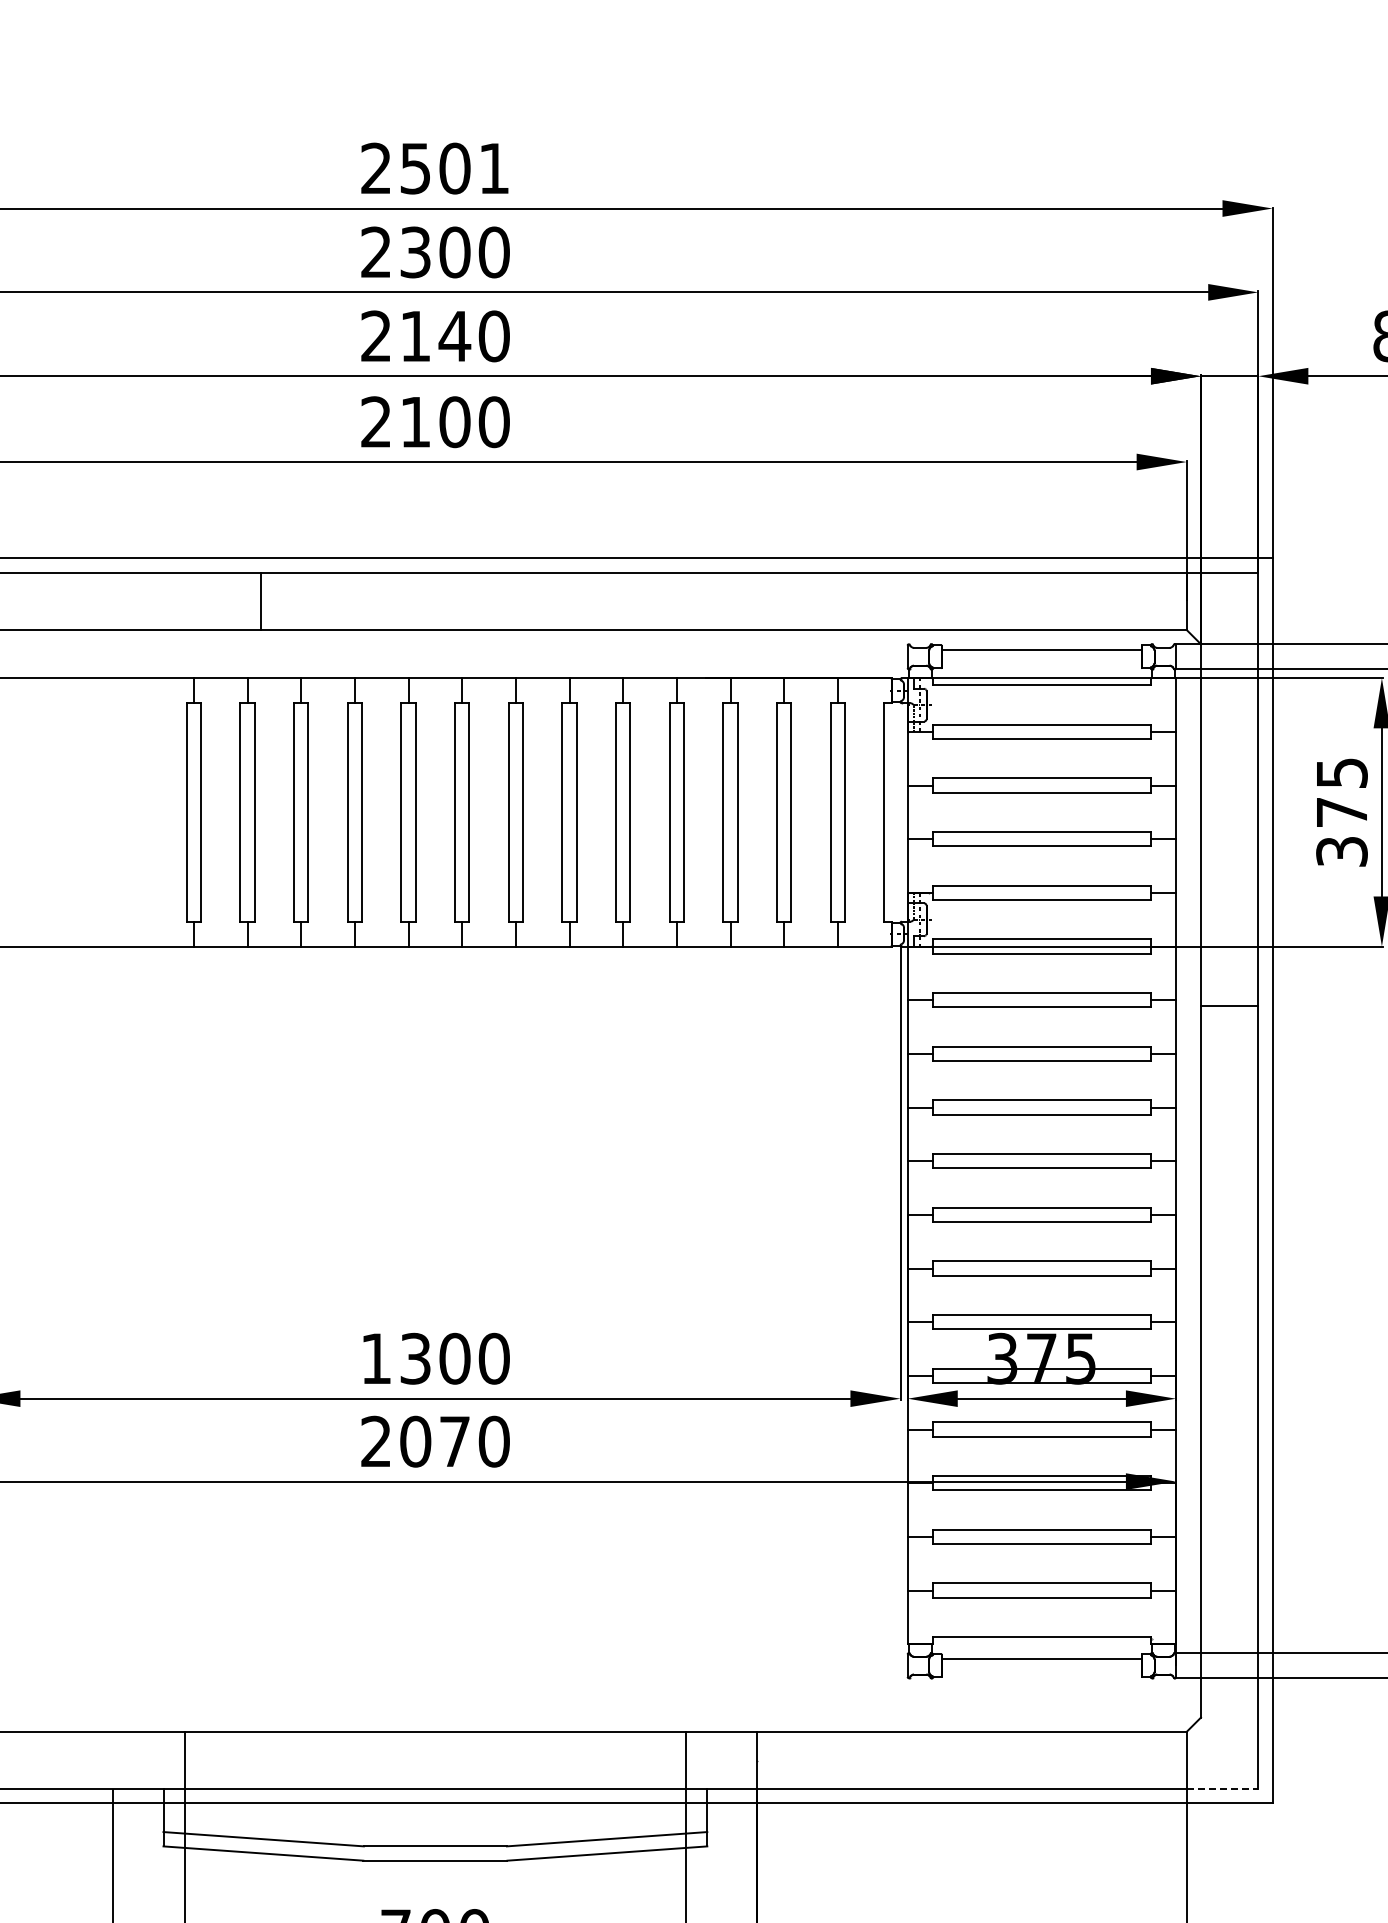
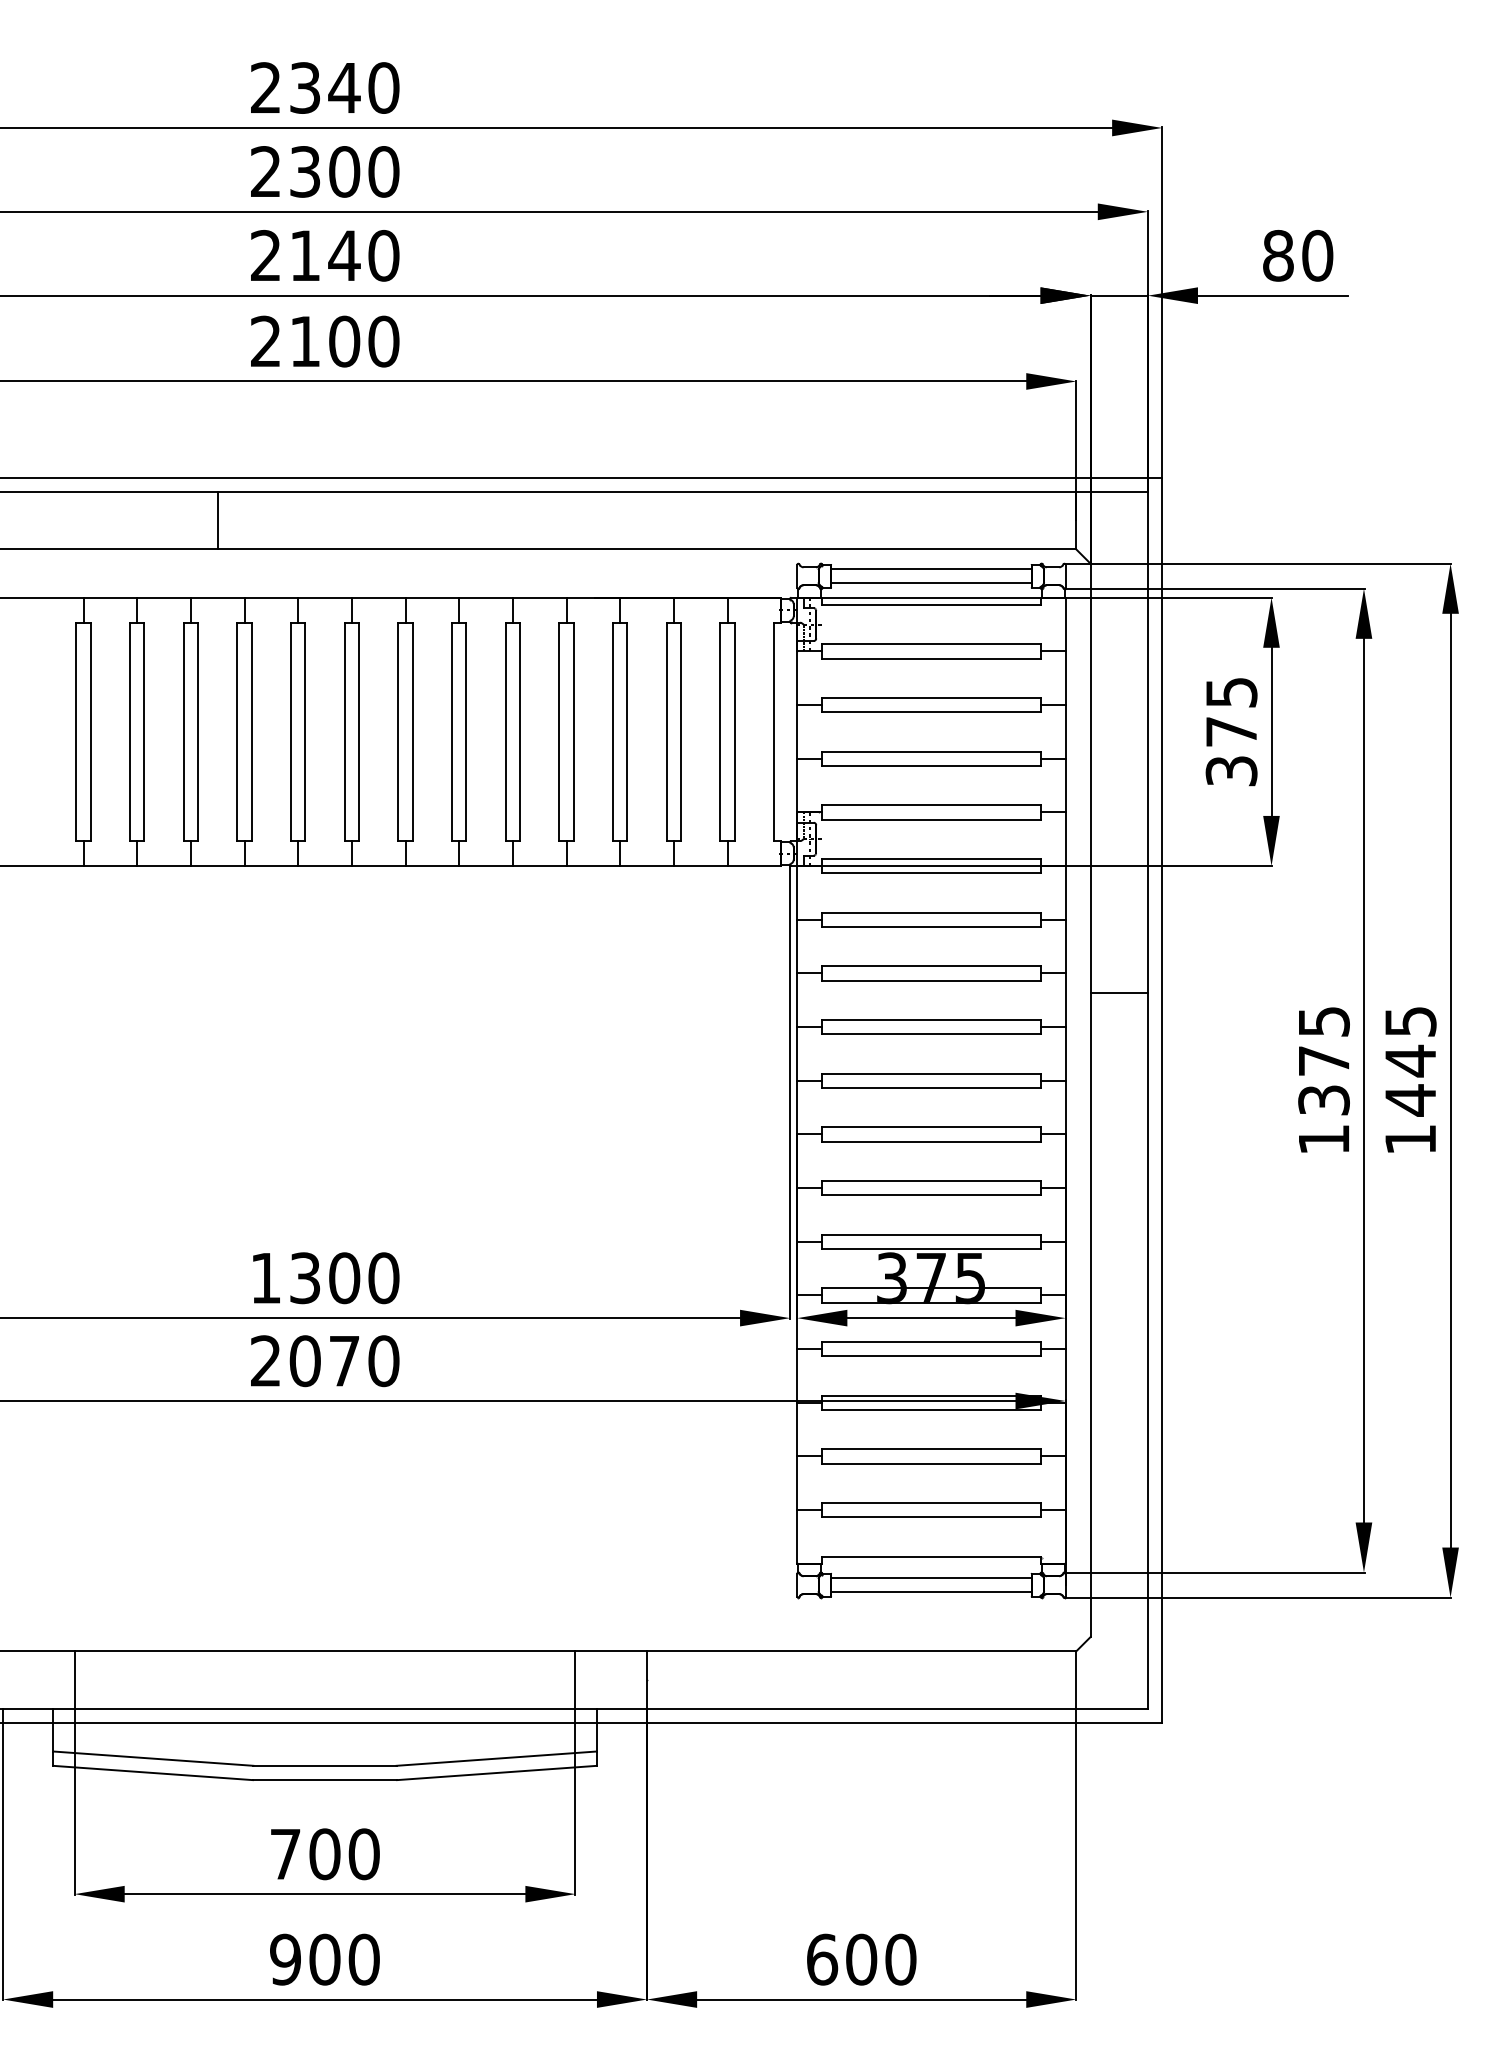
text: (454, 168) -> (344, 87), 2501 -> 2340
line: (260, 601) -> (217, 520), moved
line: (1041, 664) -> (931, 583), added
line: (1228, 1006) -> (1118, 993), moved
line: (1041, 1673) -> (931, 1592), added
line: (1222, 1789) -> (1112, 1708), dashed -> solid

